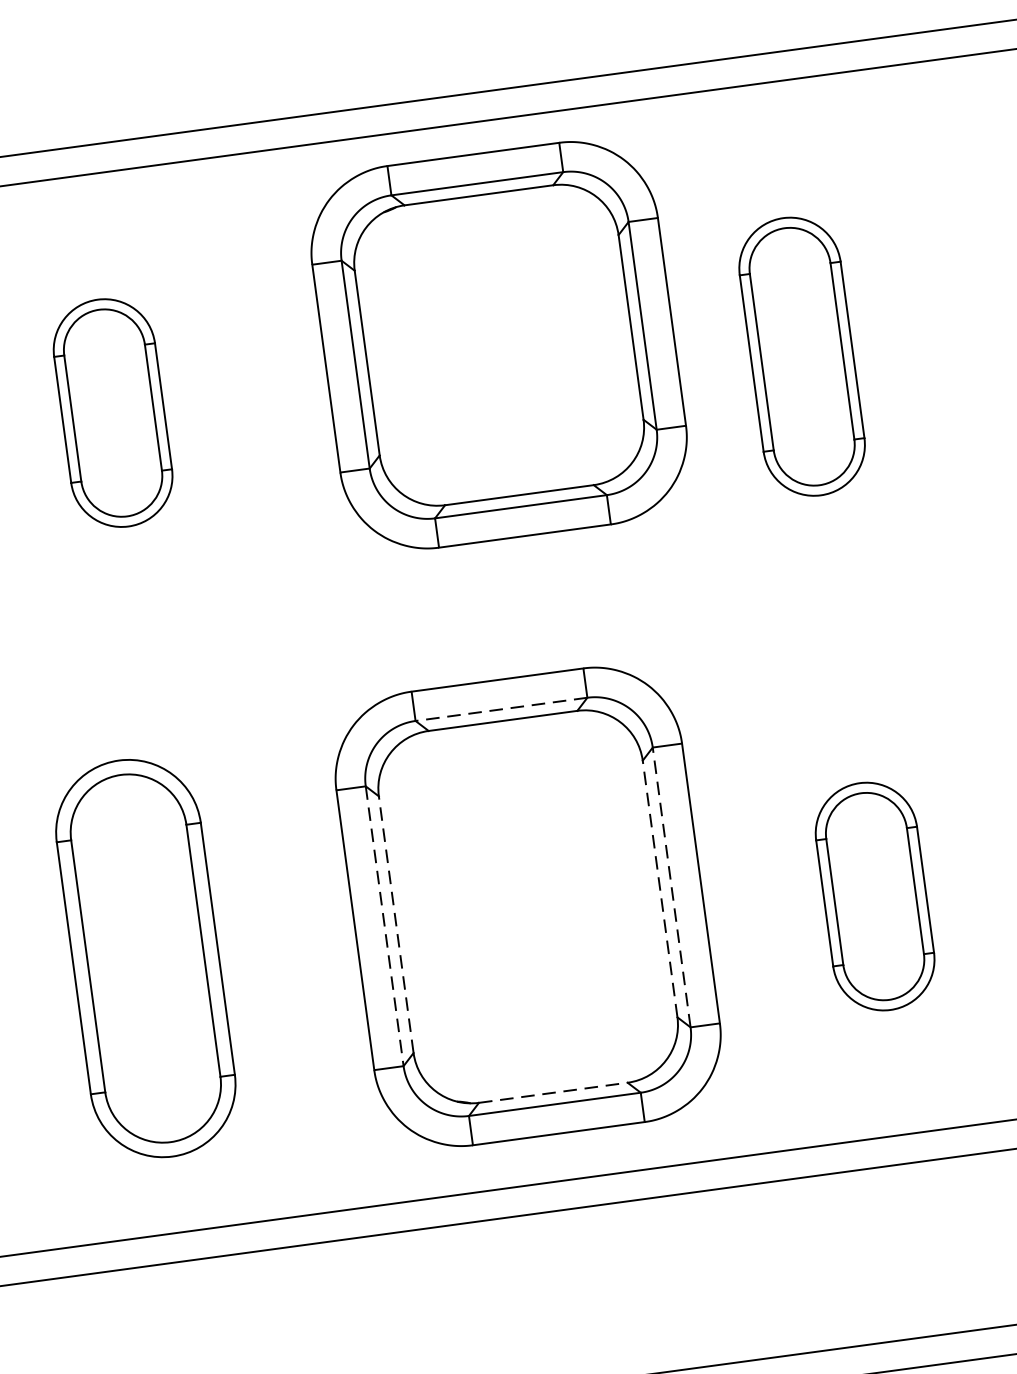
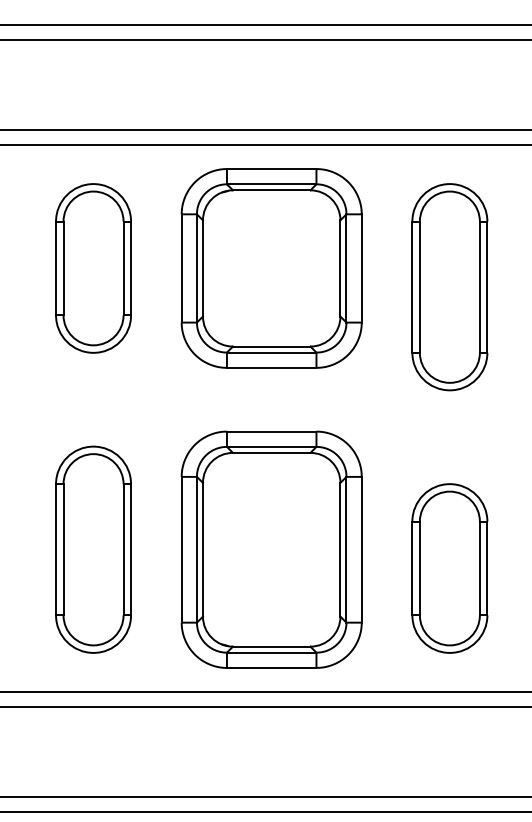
part: (498, 345) -> (271, 268), moved
part: (801, 357) -> (449, 287), size x1.43
part: (113, 413) -> (93, 268), size x1.43
line: (500, 708) -> (271, 446), dashed -> solid
line: (671, 886) -> (346, 549), dashed -> solid
line: (660, 888) -> (340, 549), dashed -> solid
part: (874, 896) -> (449, 568), size x1.43
line: (395, 924) -> (202, 549), dashed -> solid
line: (383, 925) -> (196, 549), dashed -> solid
part: (145, 958) -> (93, 549), moved
line: (552, 1092) -> (271, 646), dashed -> solid

